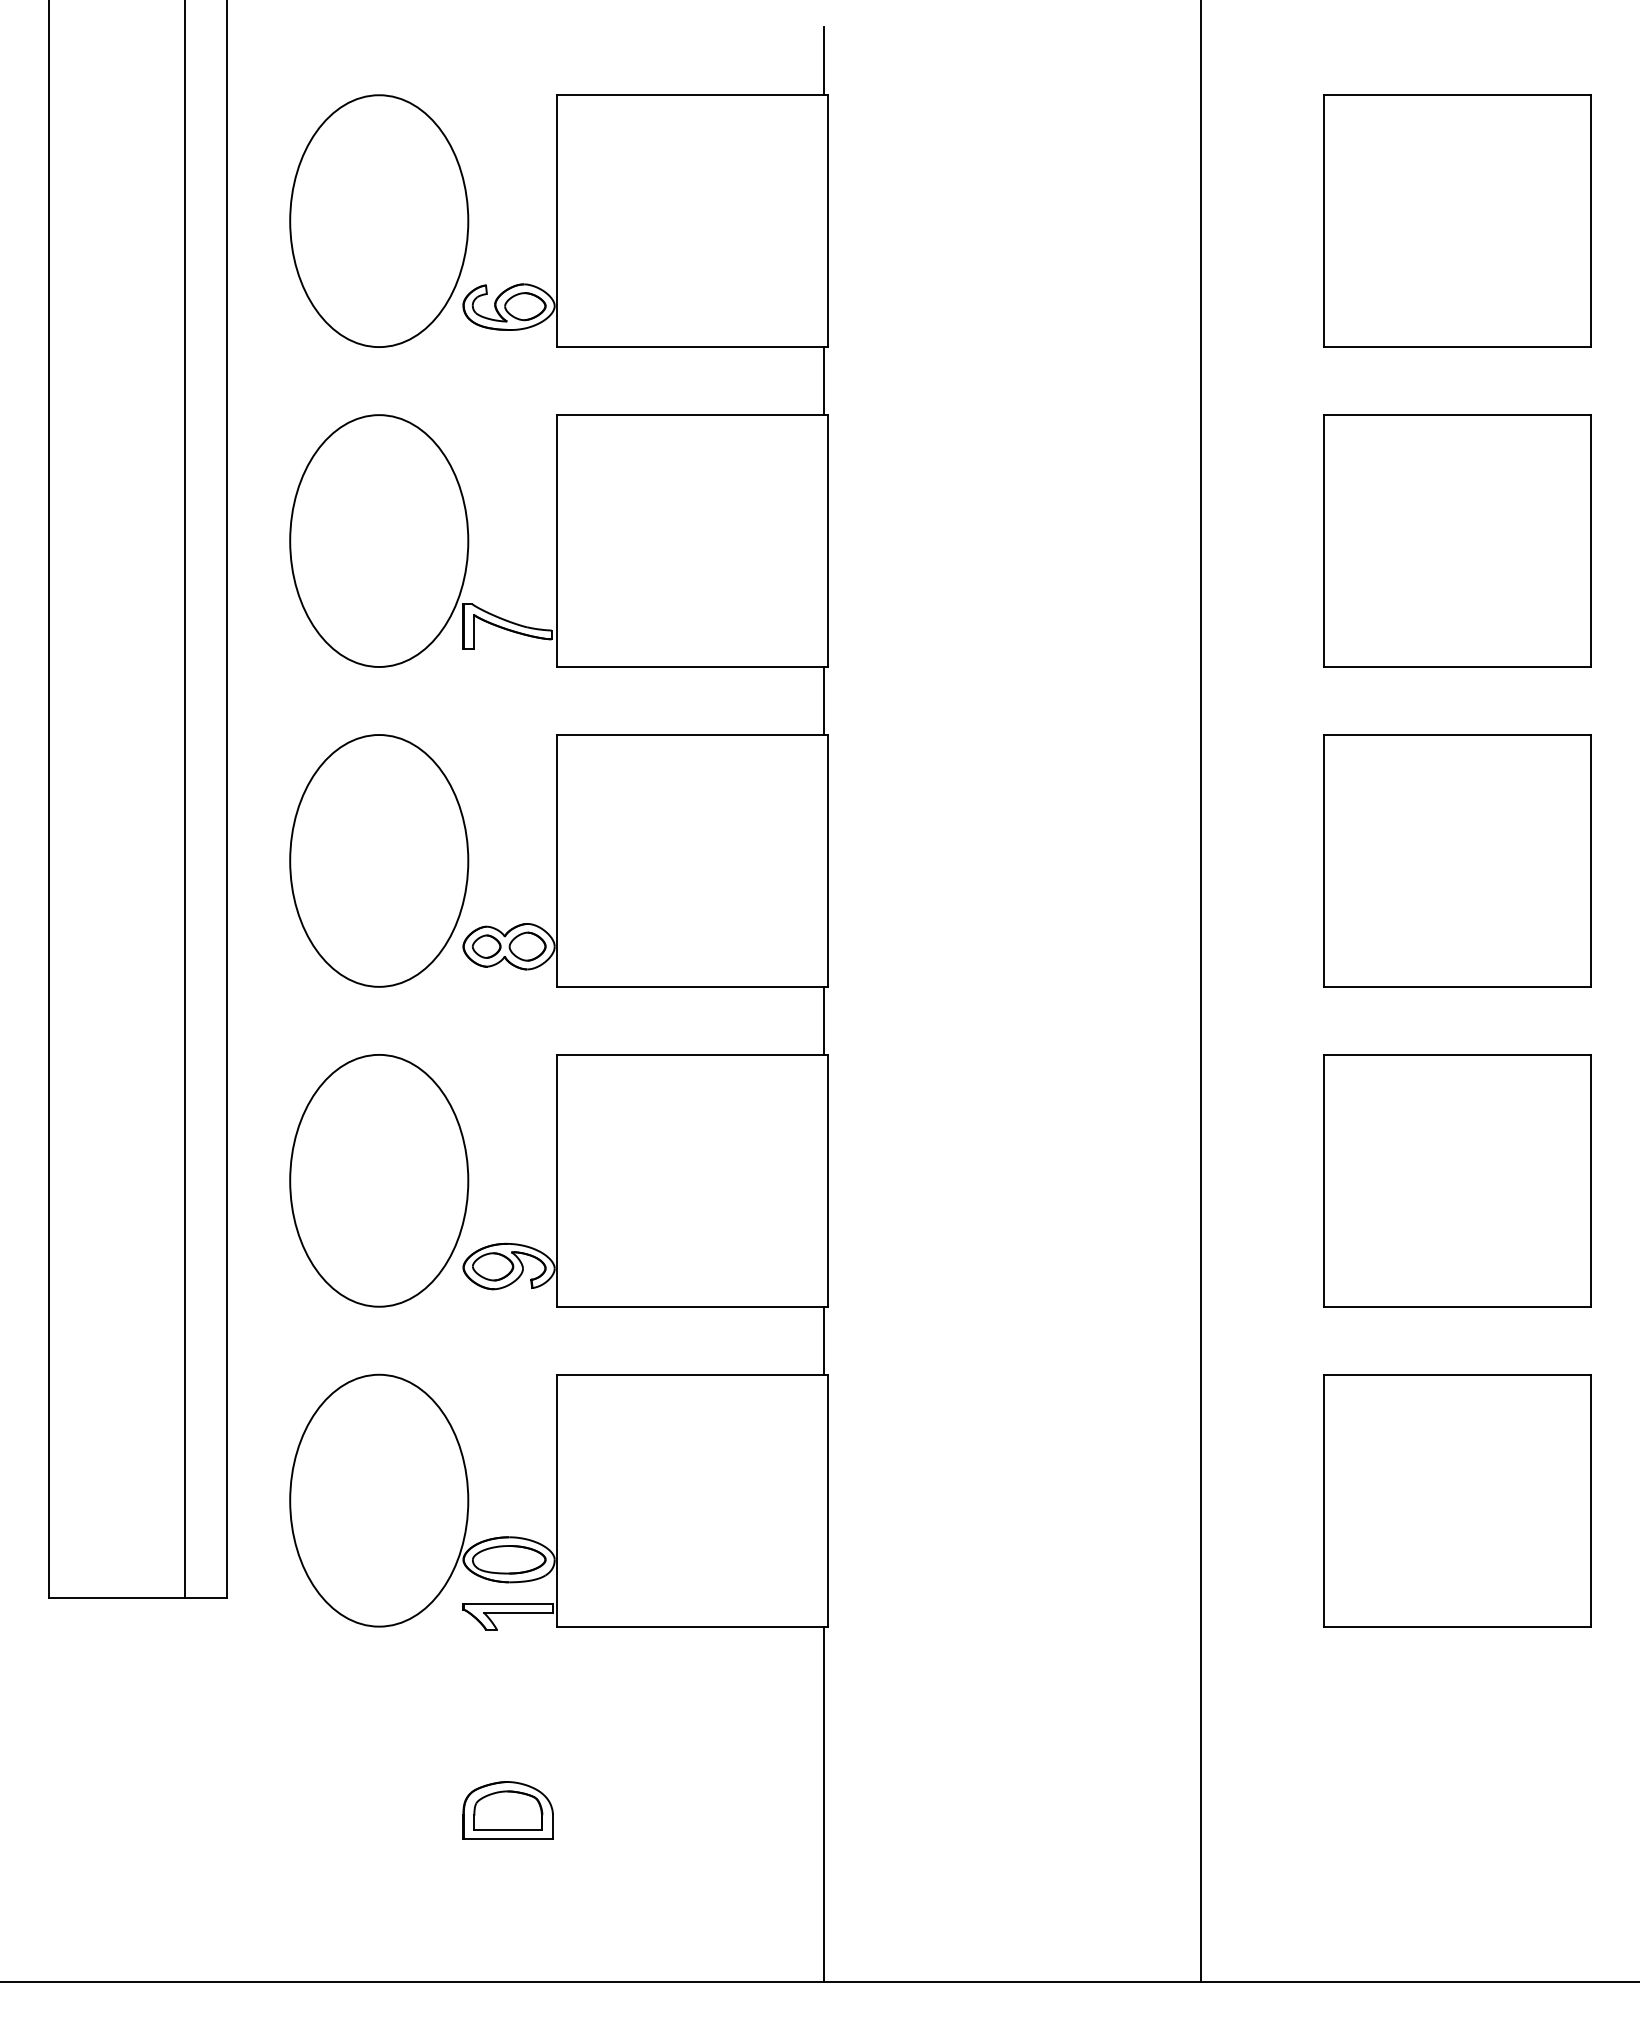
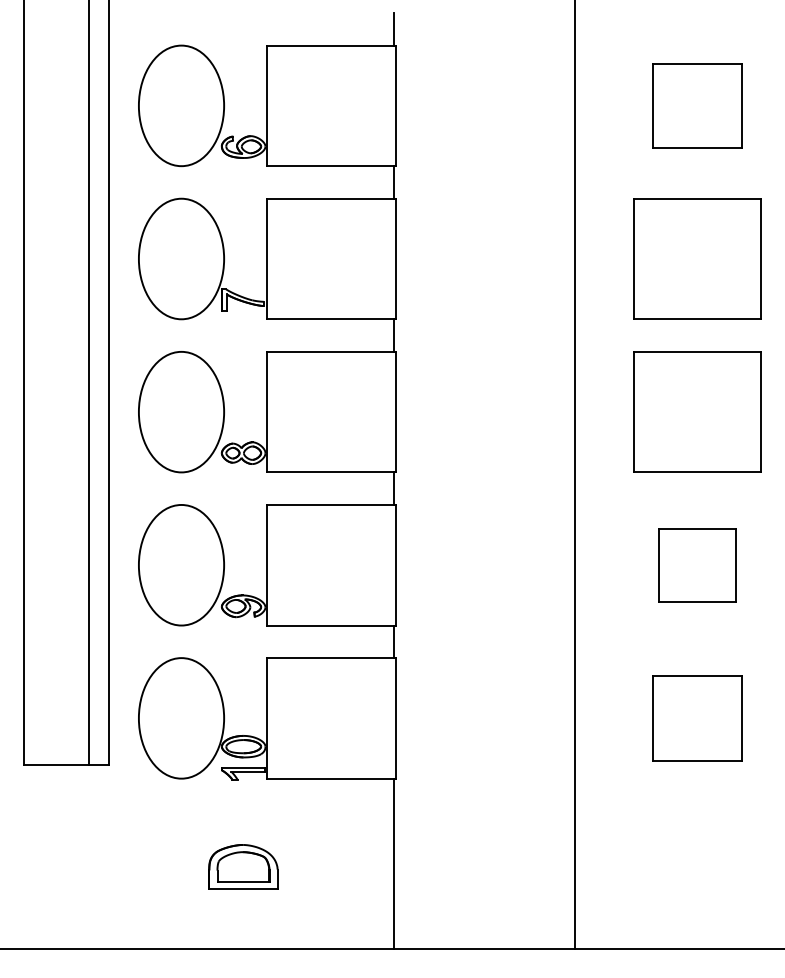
part: (1457, 220) -> (697, 105), size x0.7
part: (1457, 1181) -> (697, 565), size x0.6
part: (1457, 1500) -> (697, 718), size x0.7
part: (506, 1810) -> (242, 866), size x1.6

